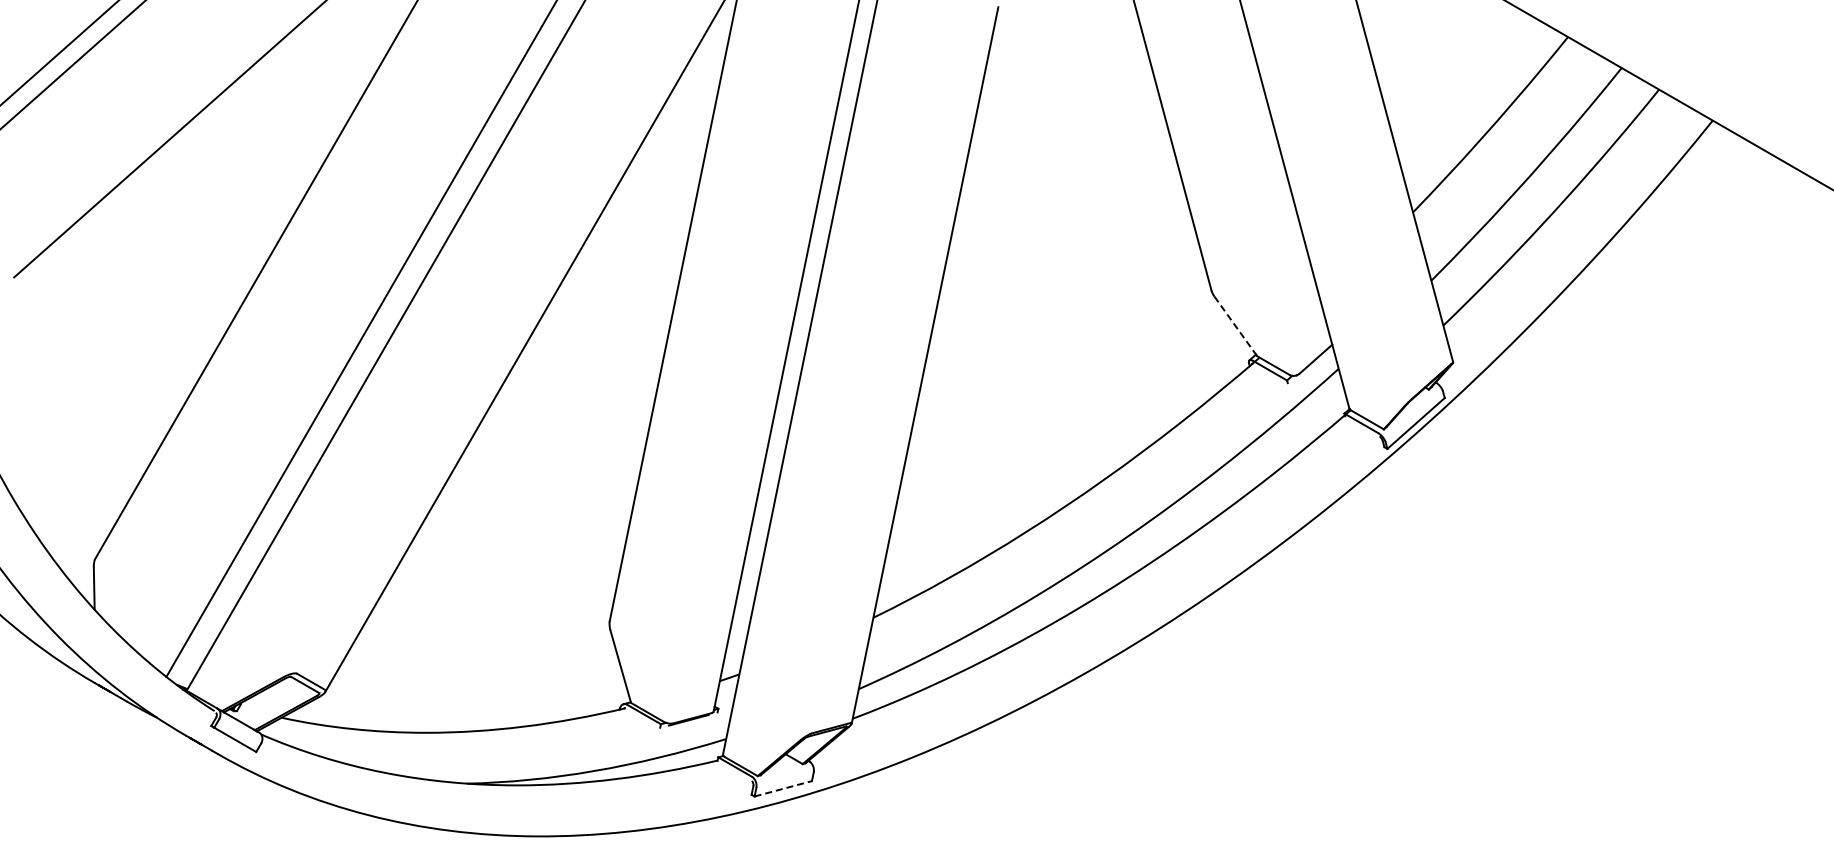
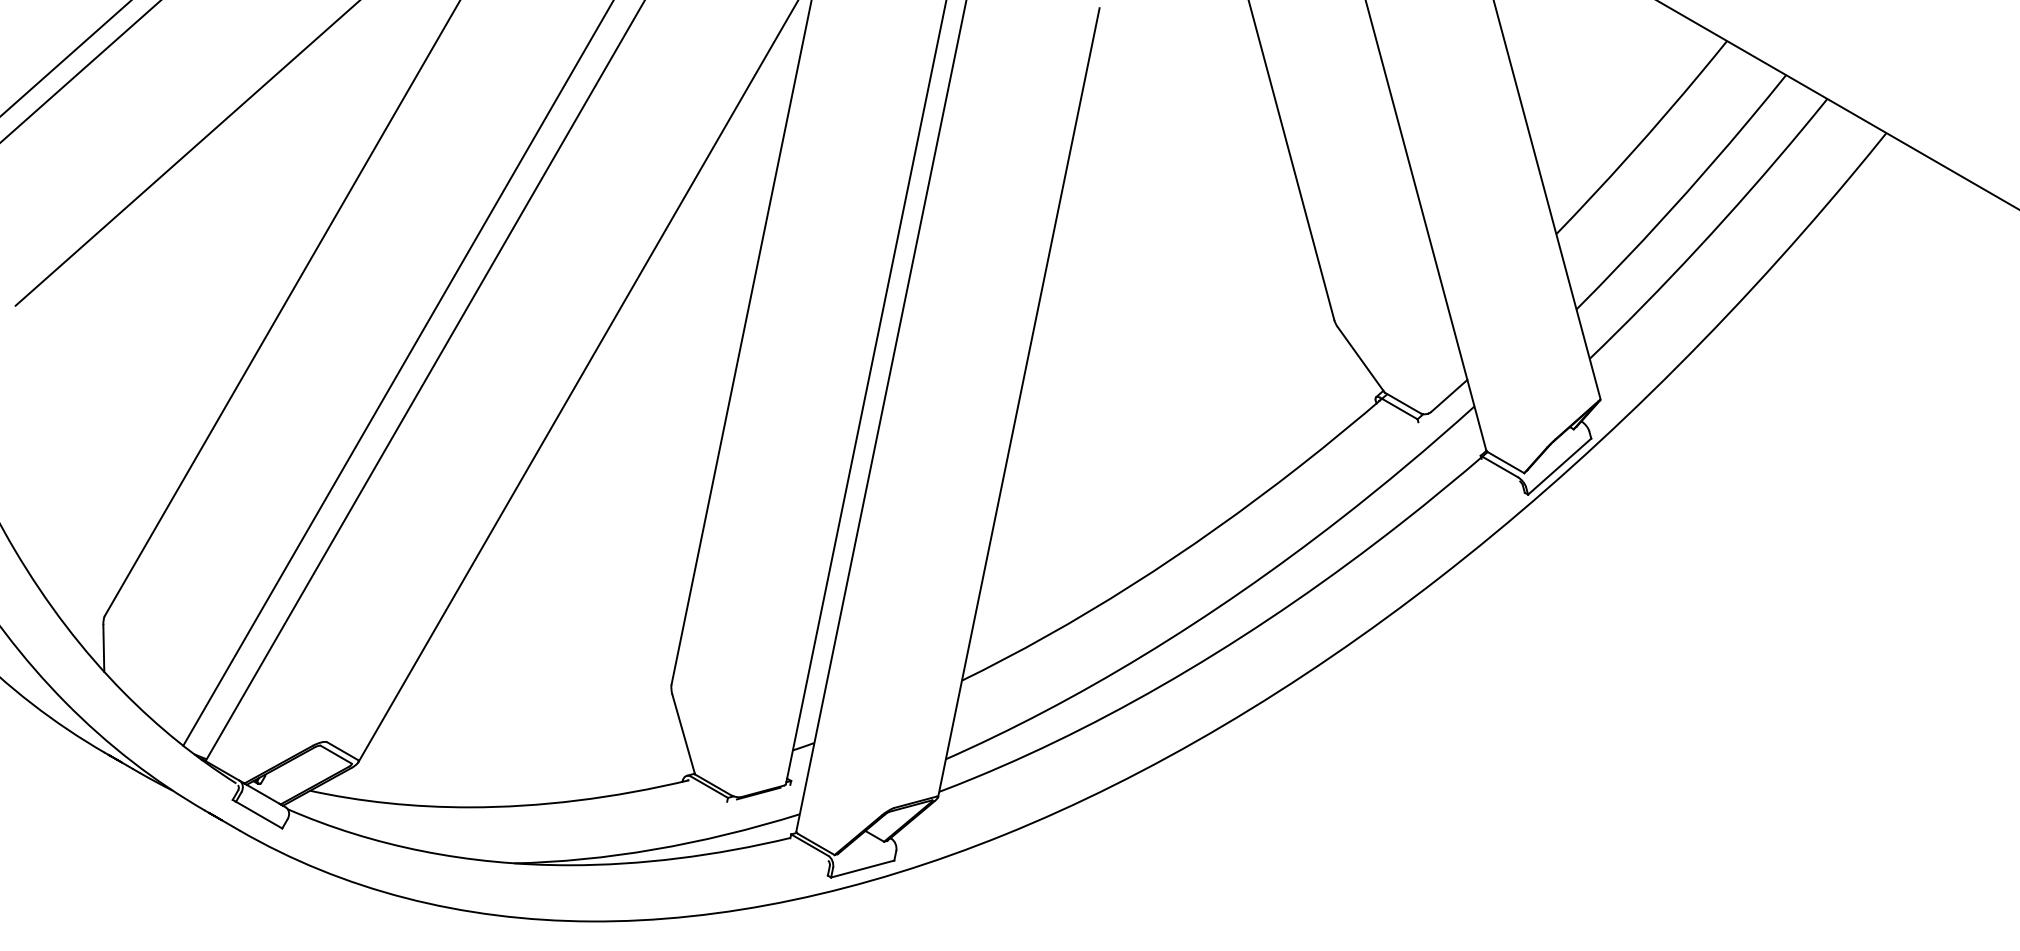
line: (1235, 326) -> (1360, 359), dashed -> solid
line: (783, 788) -> (862, 868), dashed -> solid

